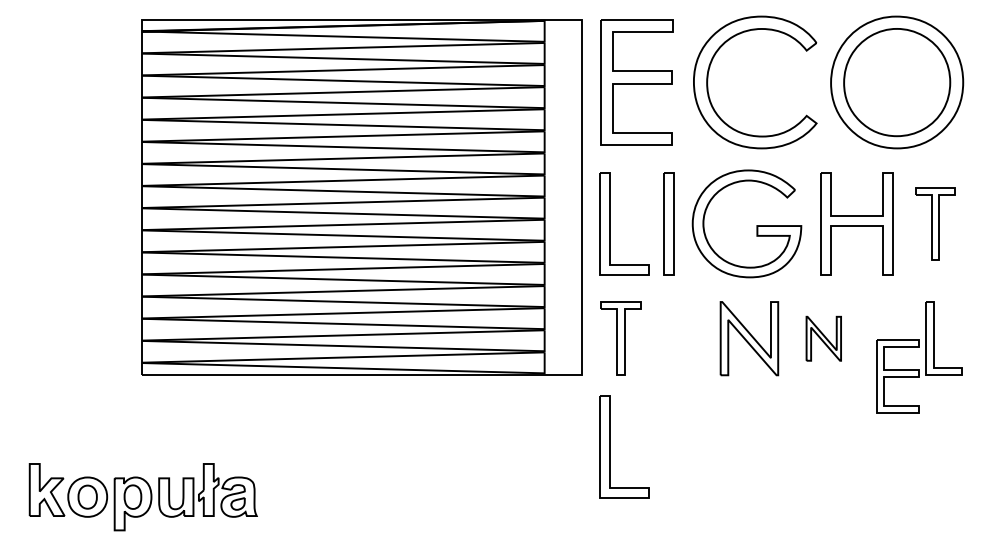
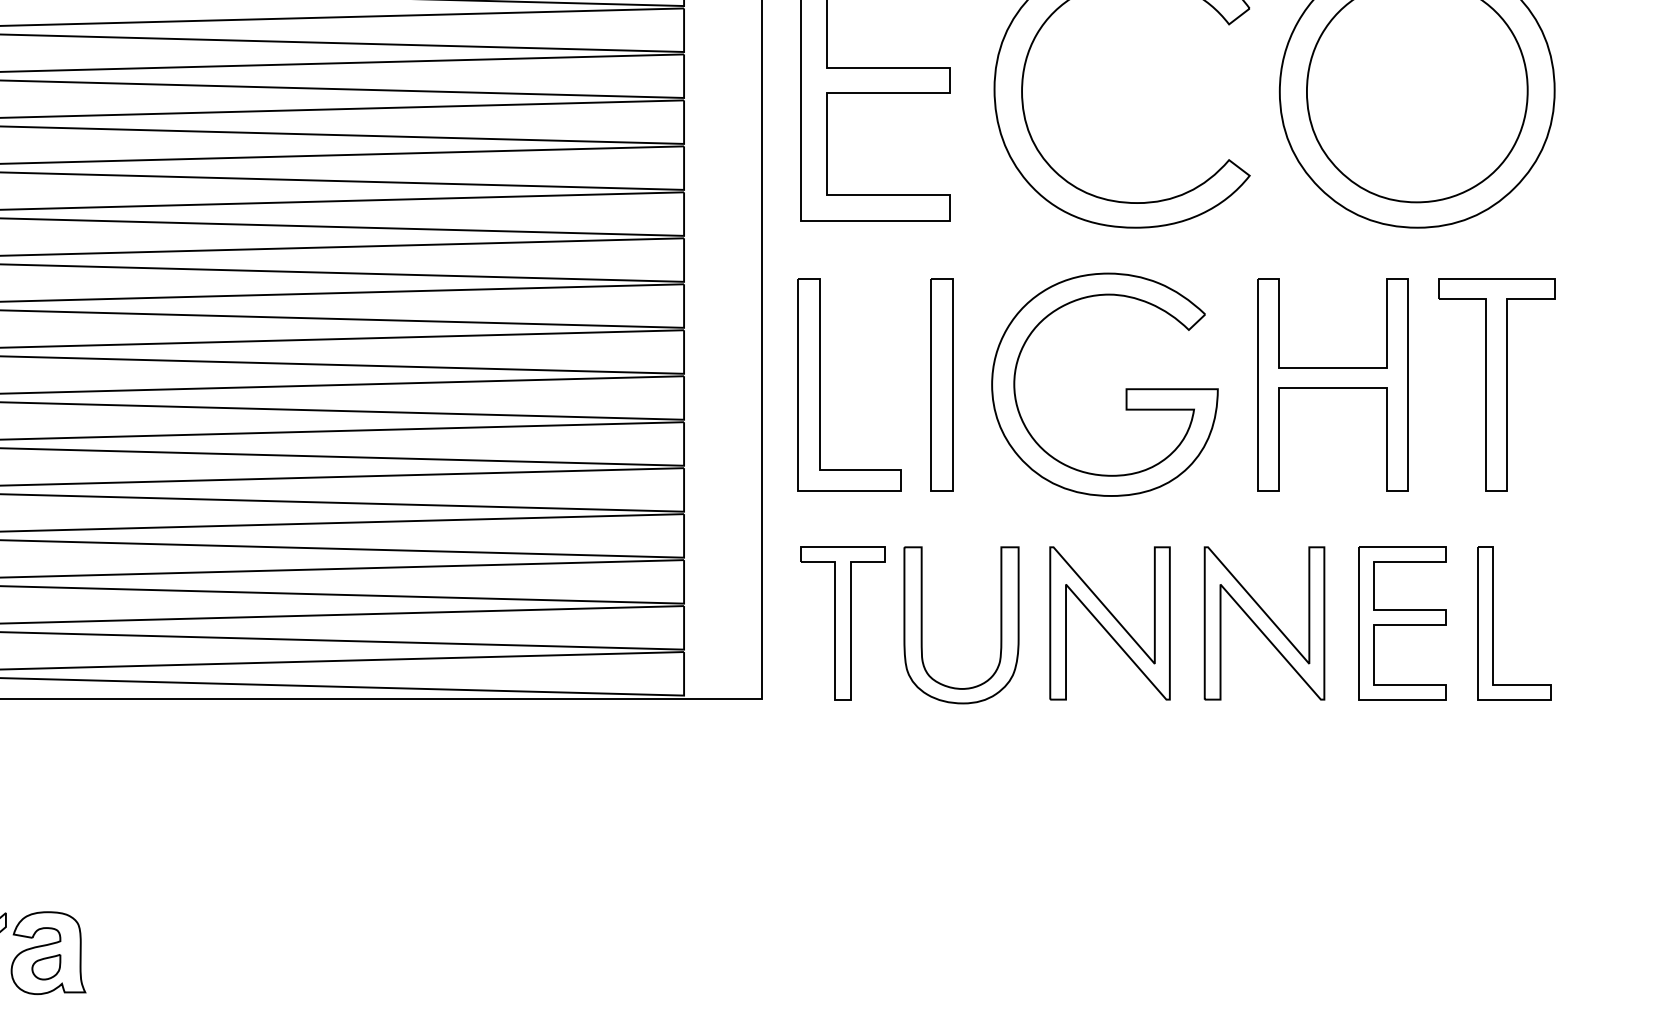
part: (934, 223) -> (1494, 383), size x1.43
part: (823, 338) -> (1264, 623), size x1.67
part: (659, 339) -> (922, 625), added
part: (897, 376) -> (1401, 623), moved
part: (610, 446) -> (821, 847), removed

